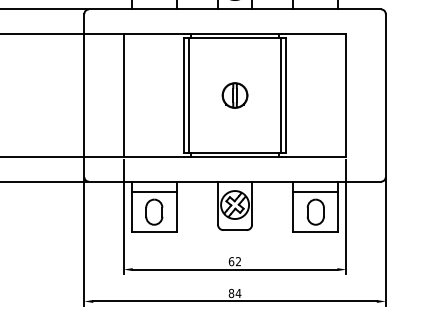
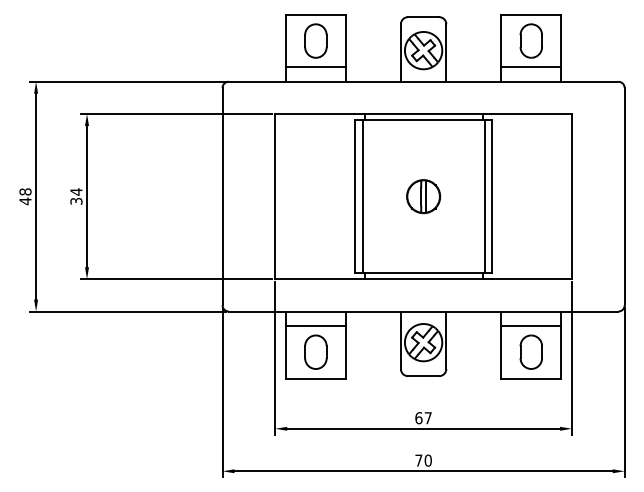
text: (237, 261) -> (427, 418), 62 -> 67
text: (234, 293) -> (423, 460), 84 -> 70

